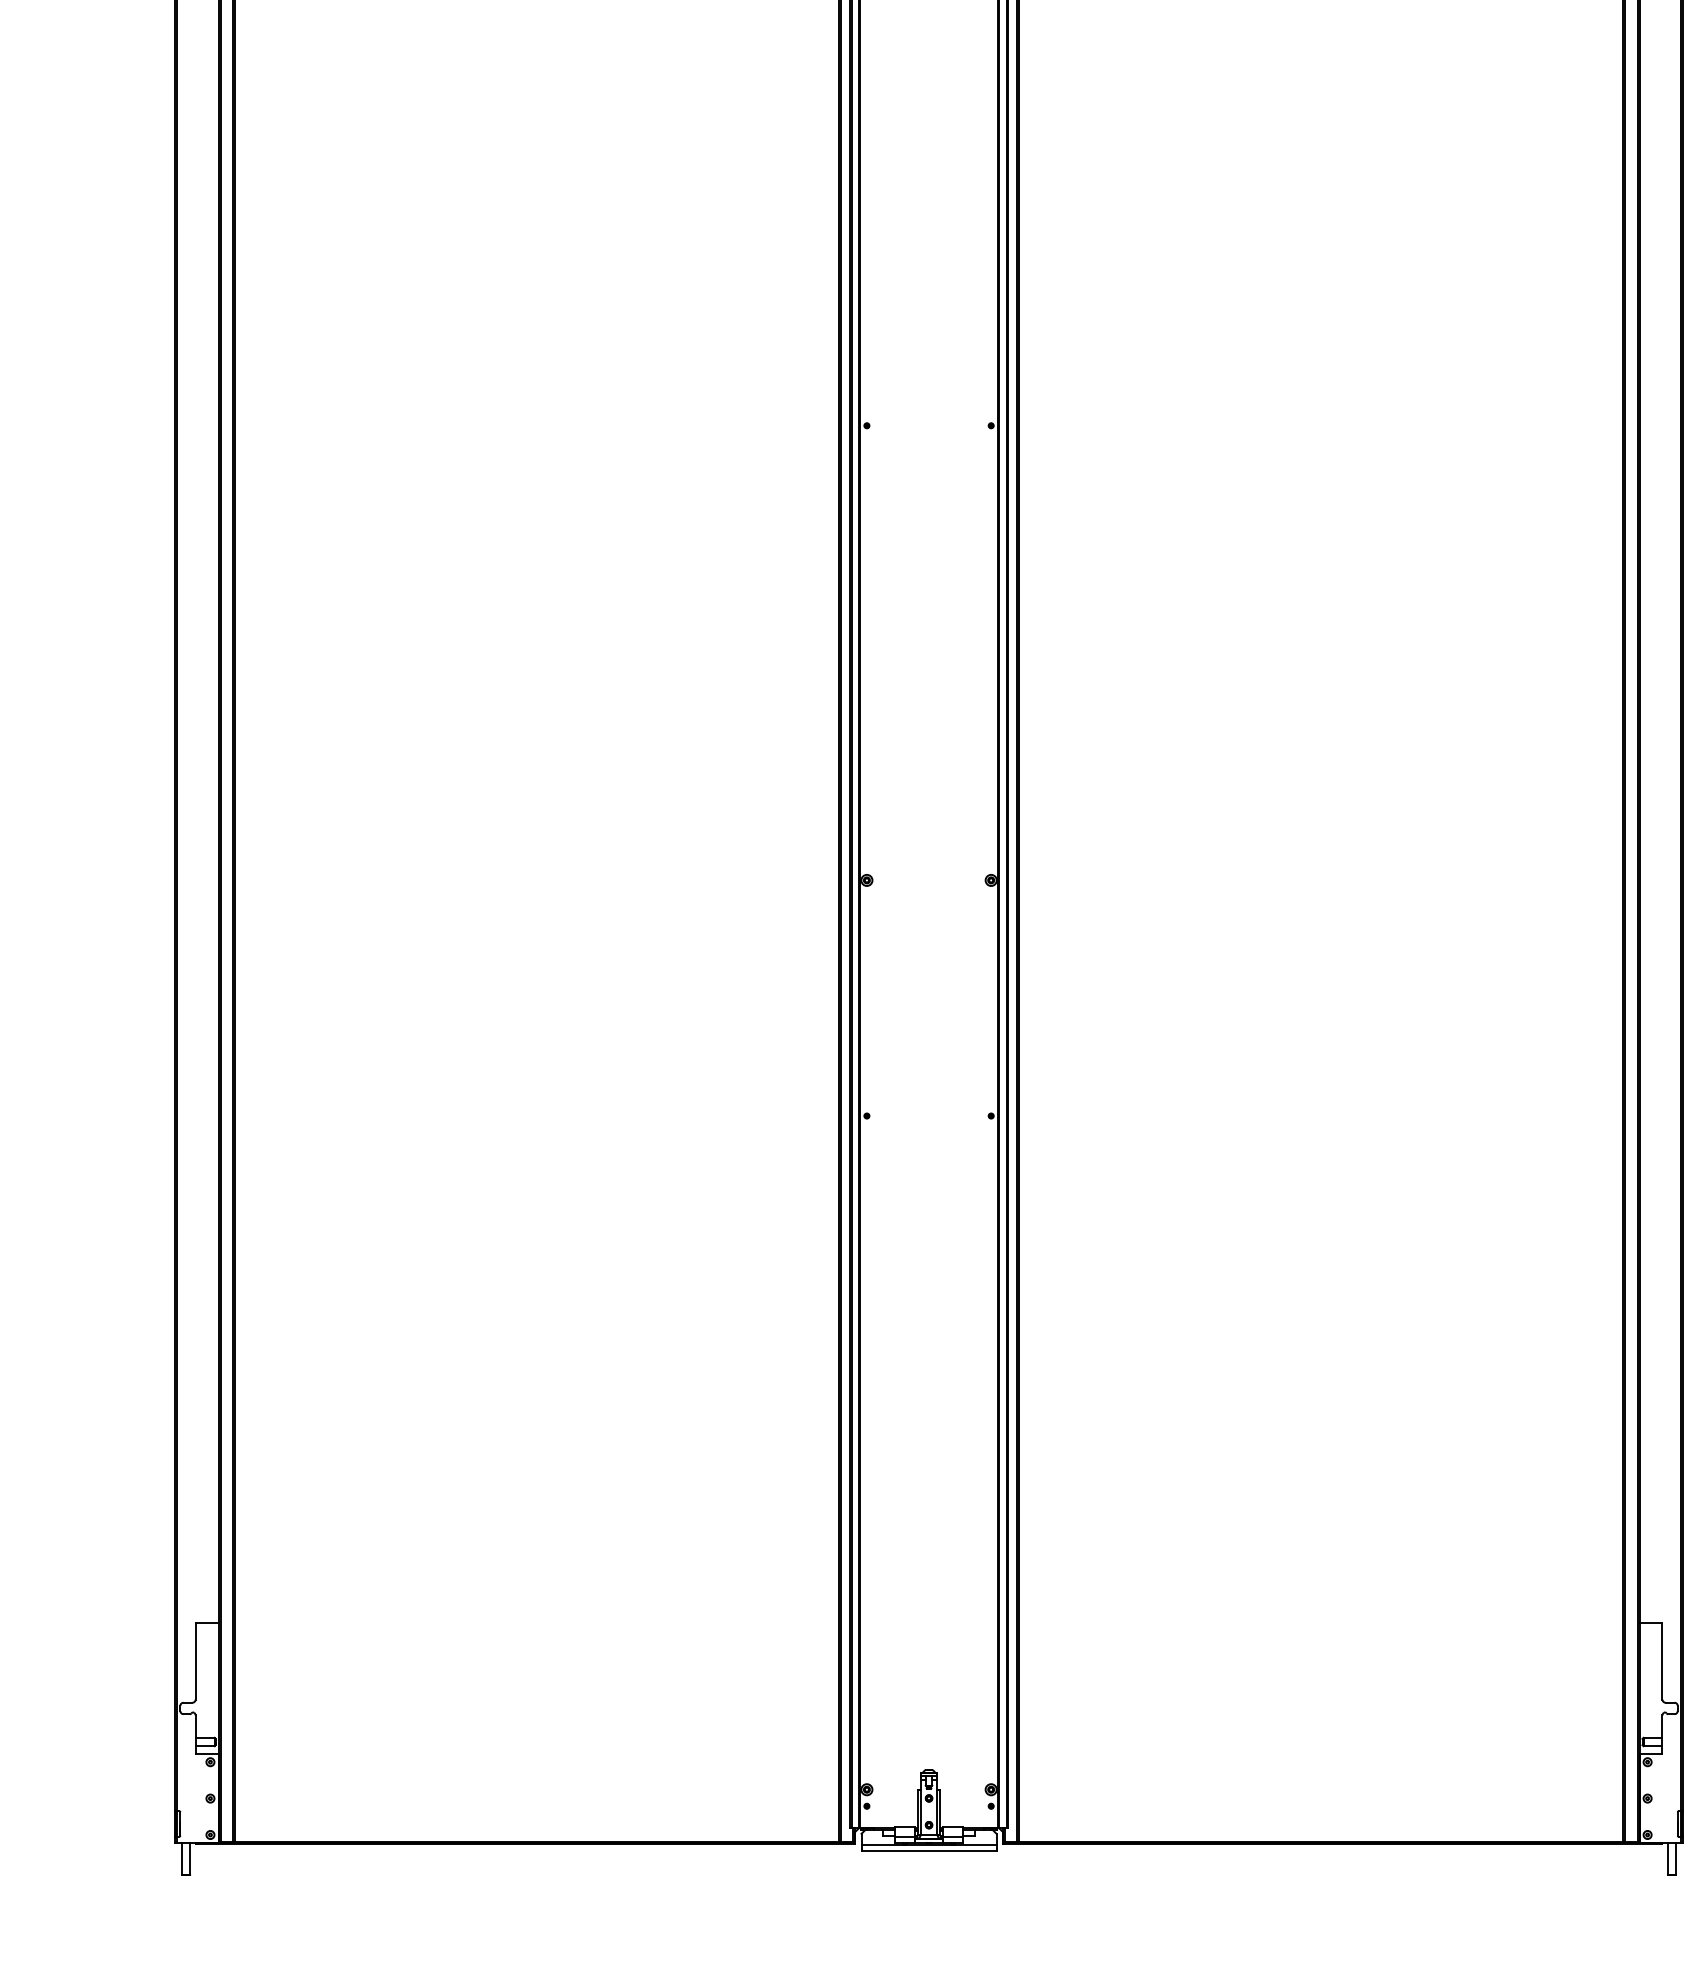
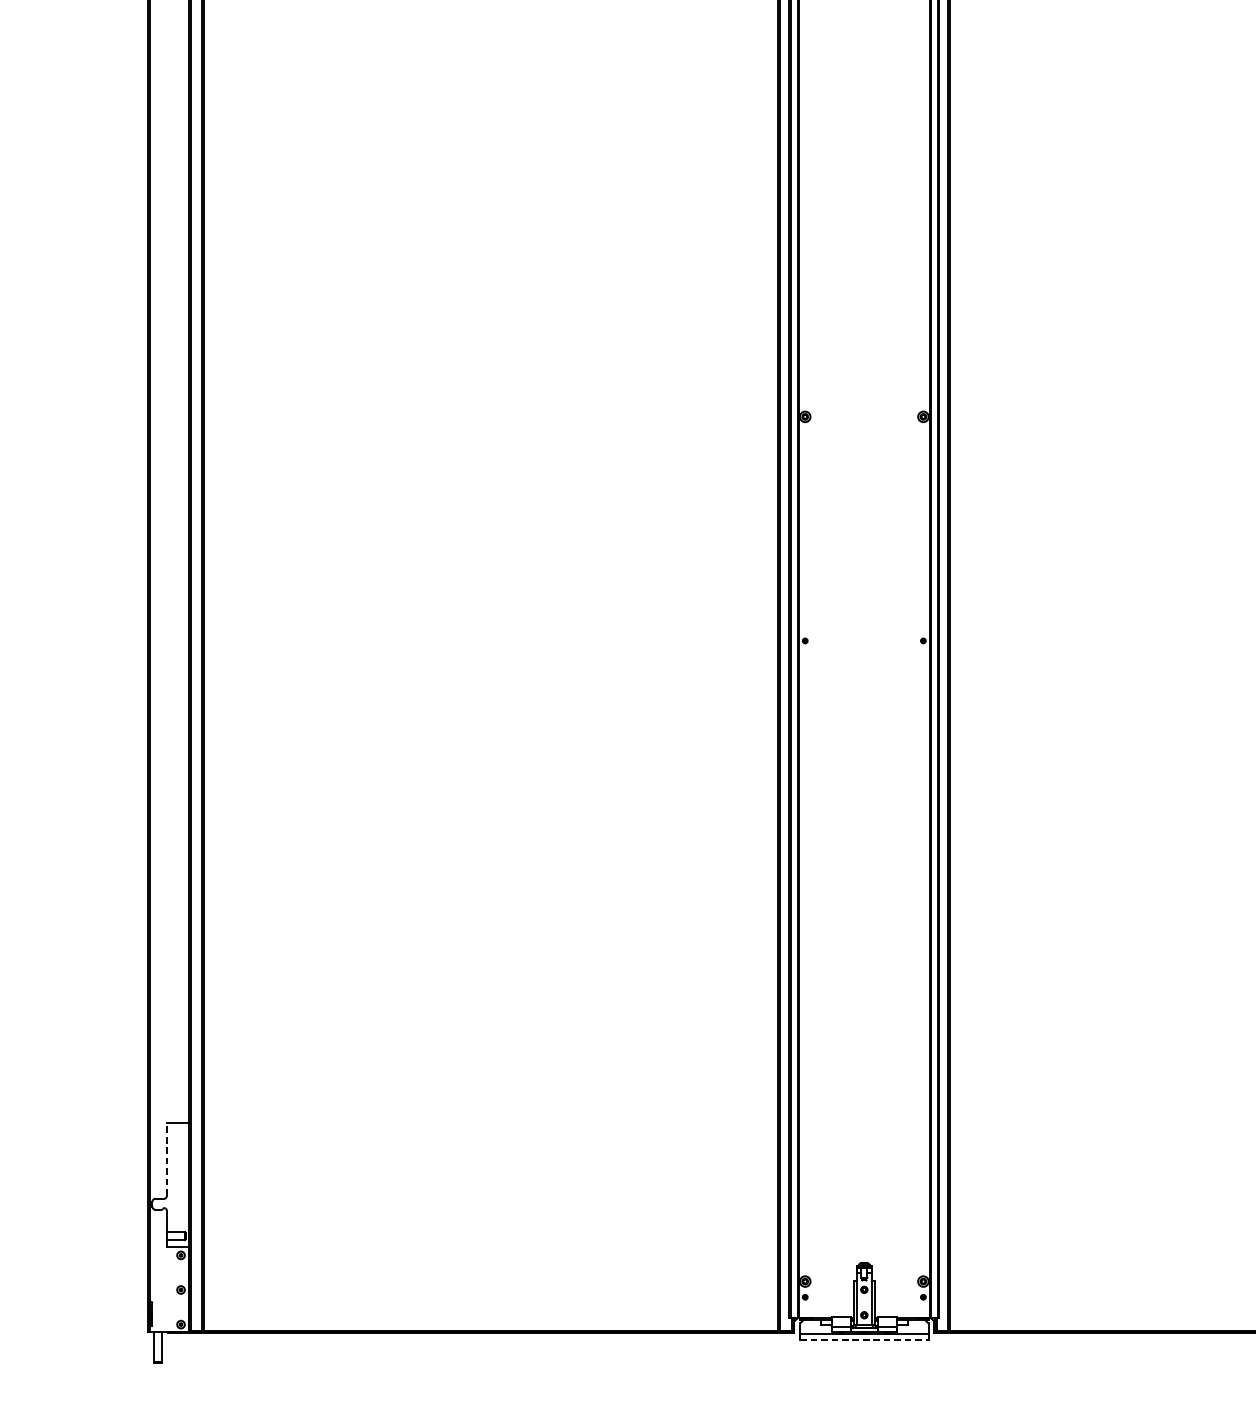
line: (195, 1660) -> (166, 1158), solid -> dashed
line: (929, 1850) -> (864, 1339), solid -> dashed

